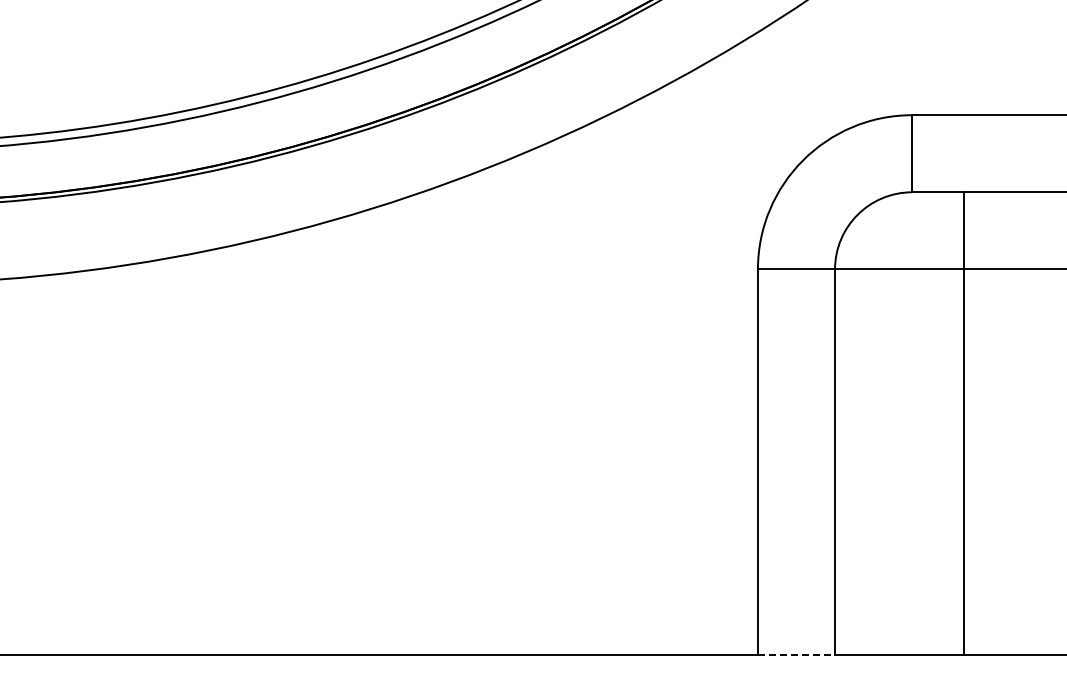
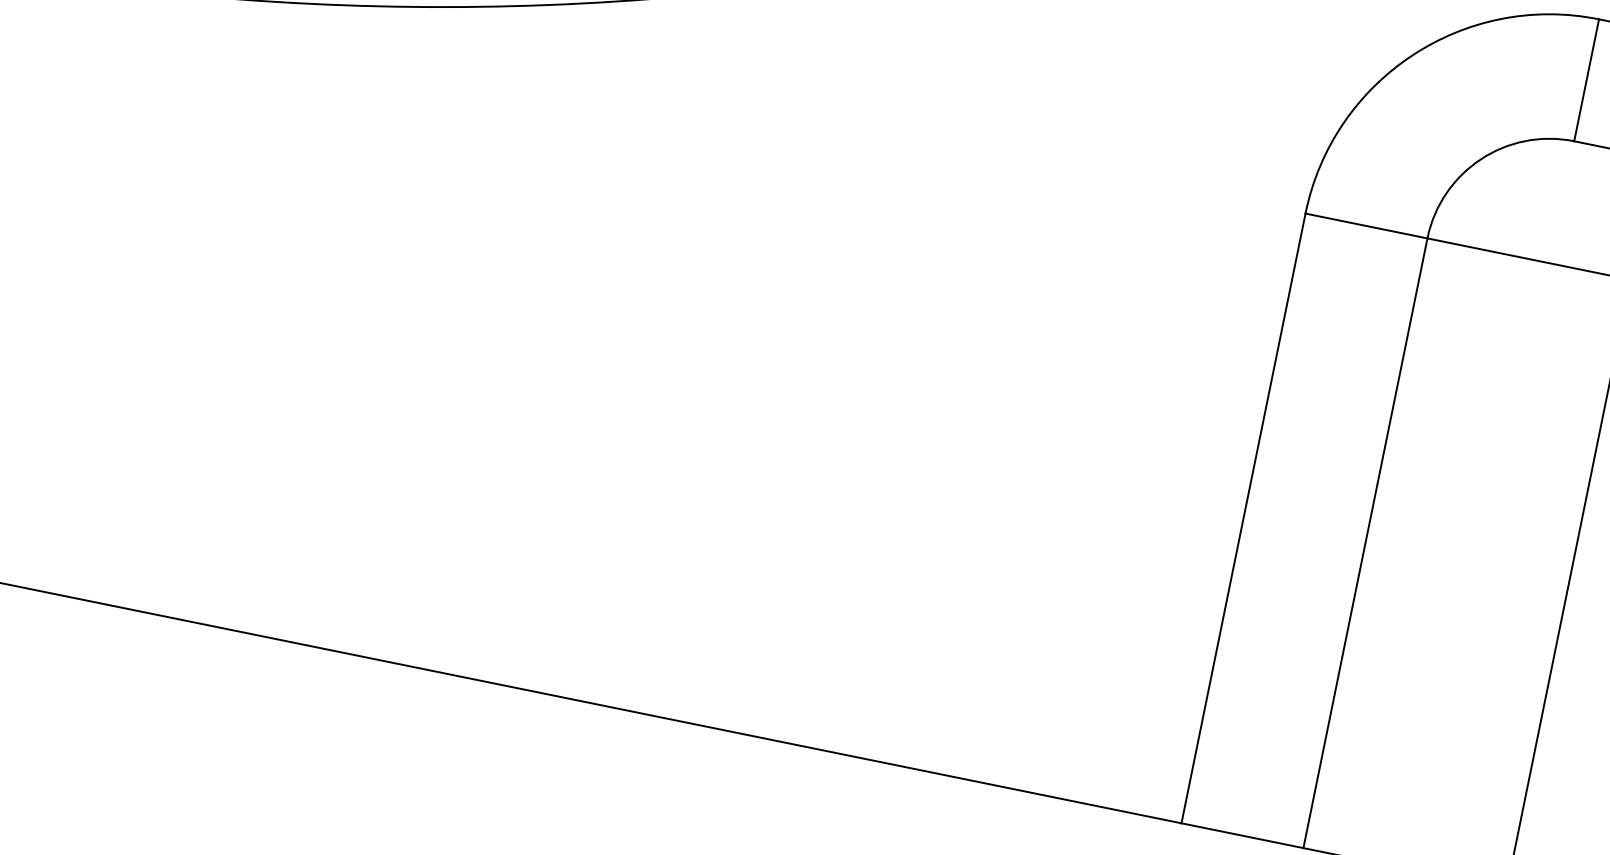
line: (796, 654) -> (1242, 835), dashed -> solid

